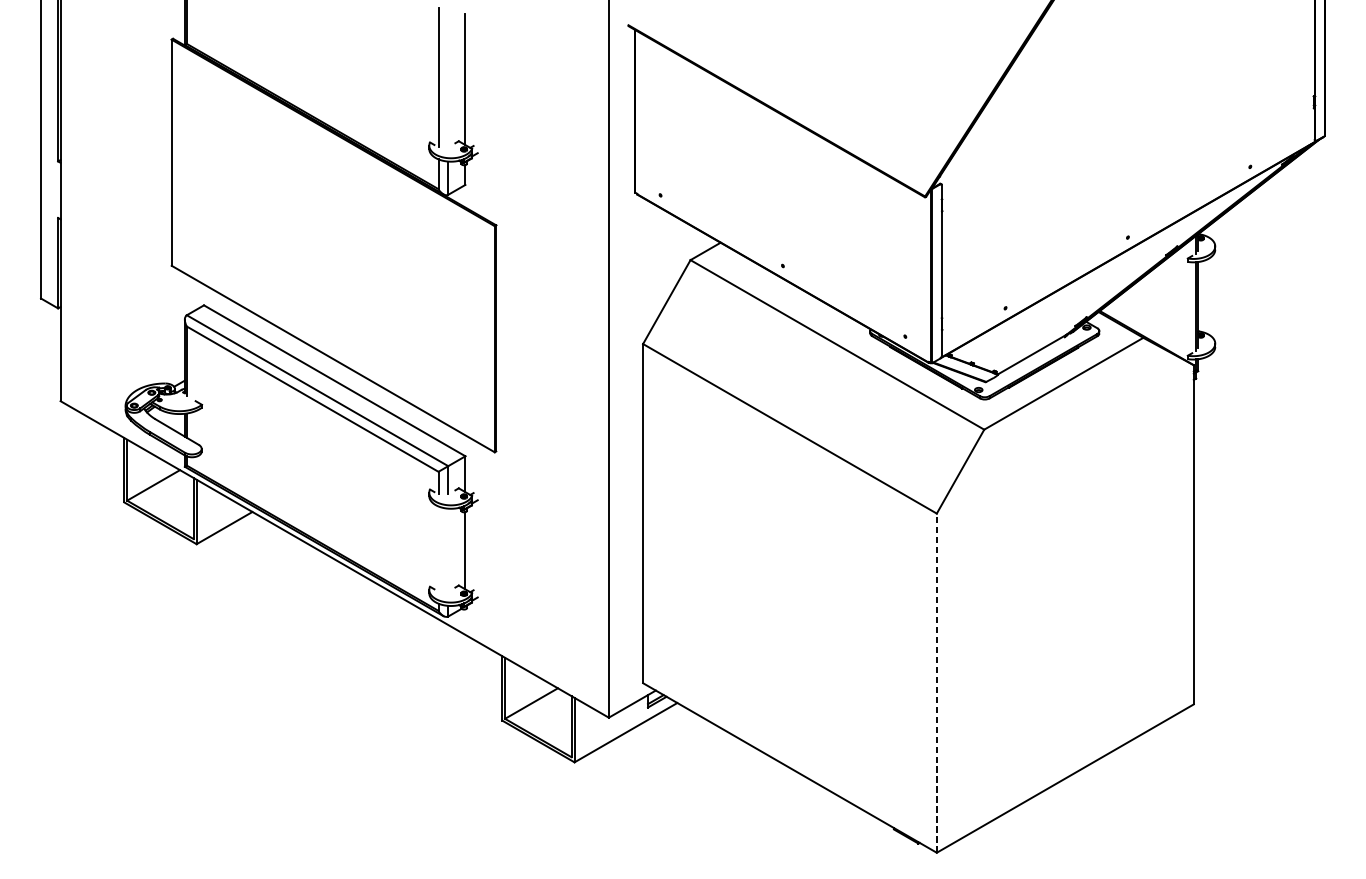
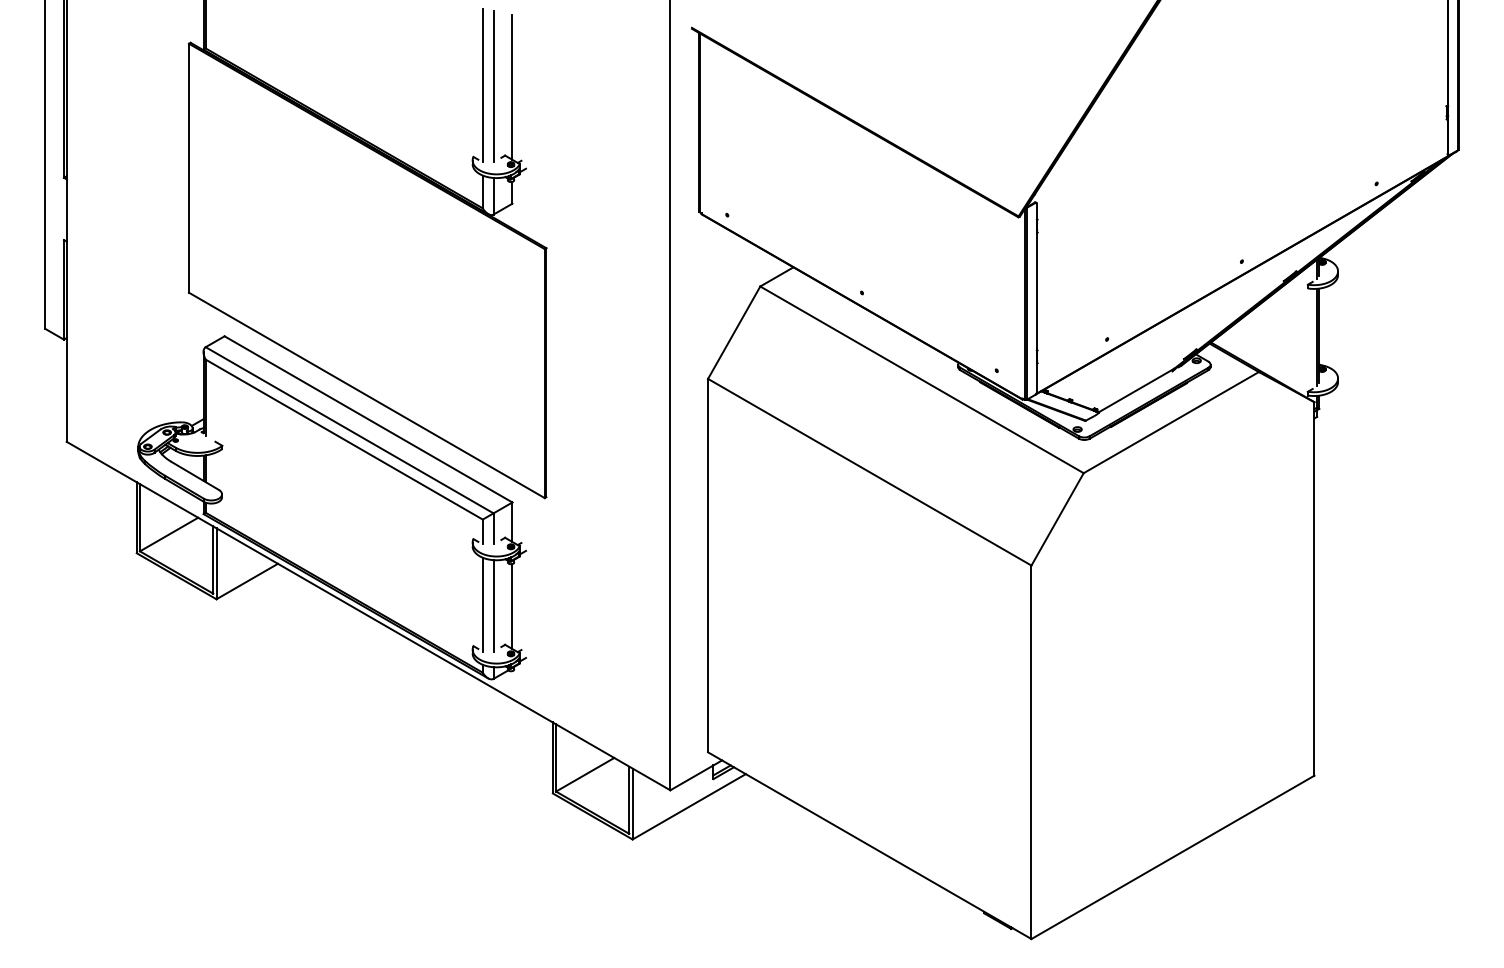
line: (448, 78) -> (493, 86), added
line: (438, 548) -> (482, 604), added
line: (448, 549) -> (493, 605), added
line: (936, 683) -> (1031, 752), dashed -> solid

